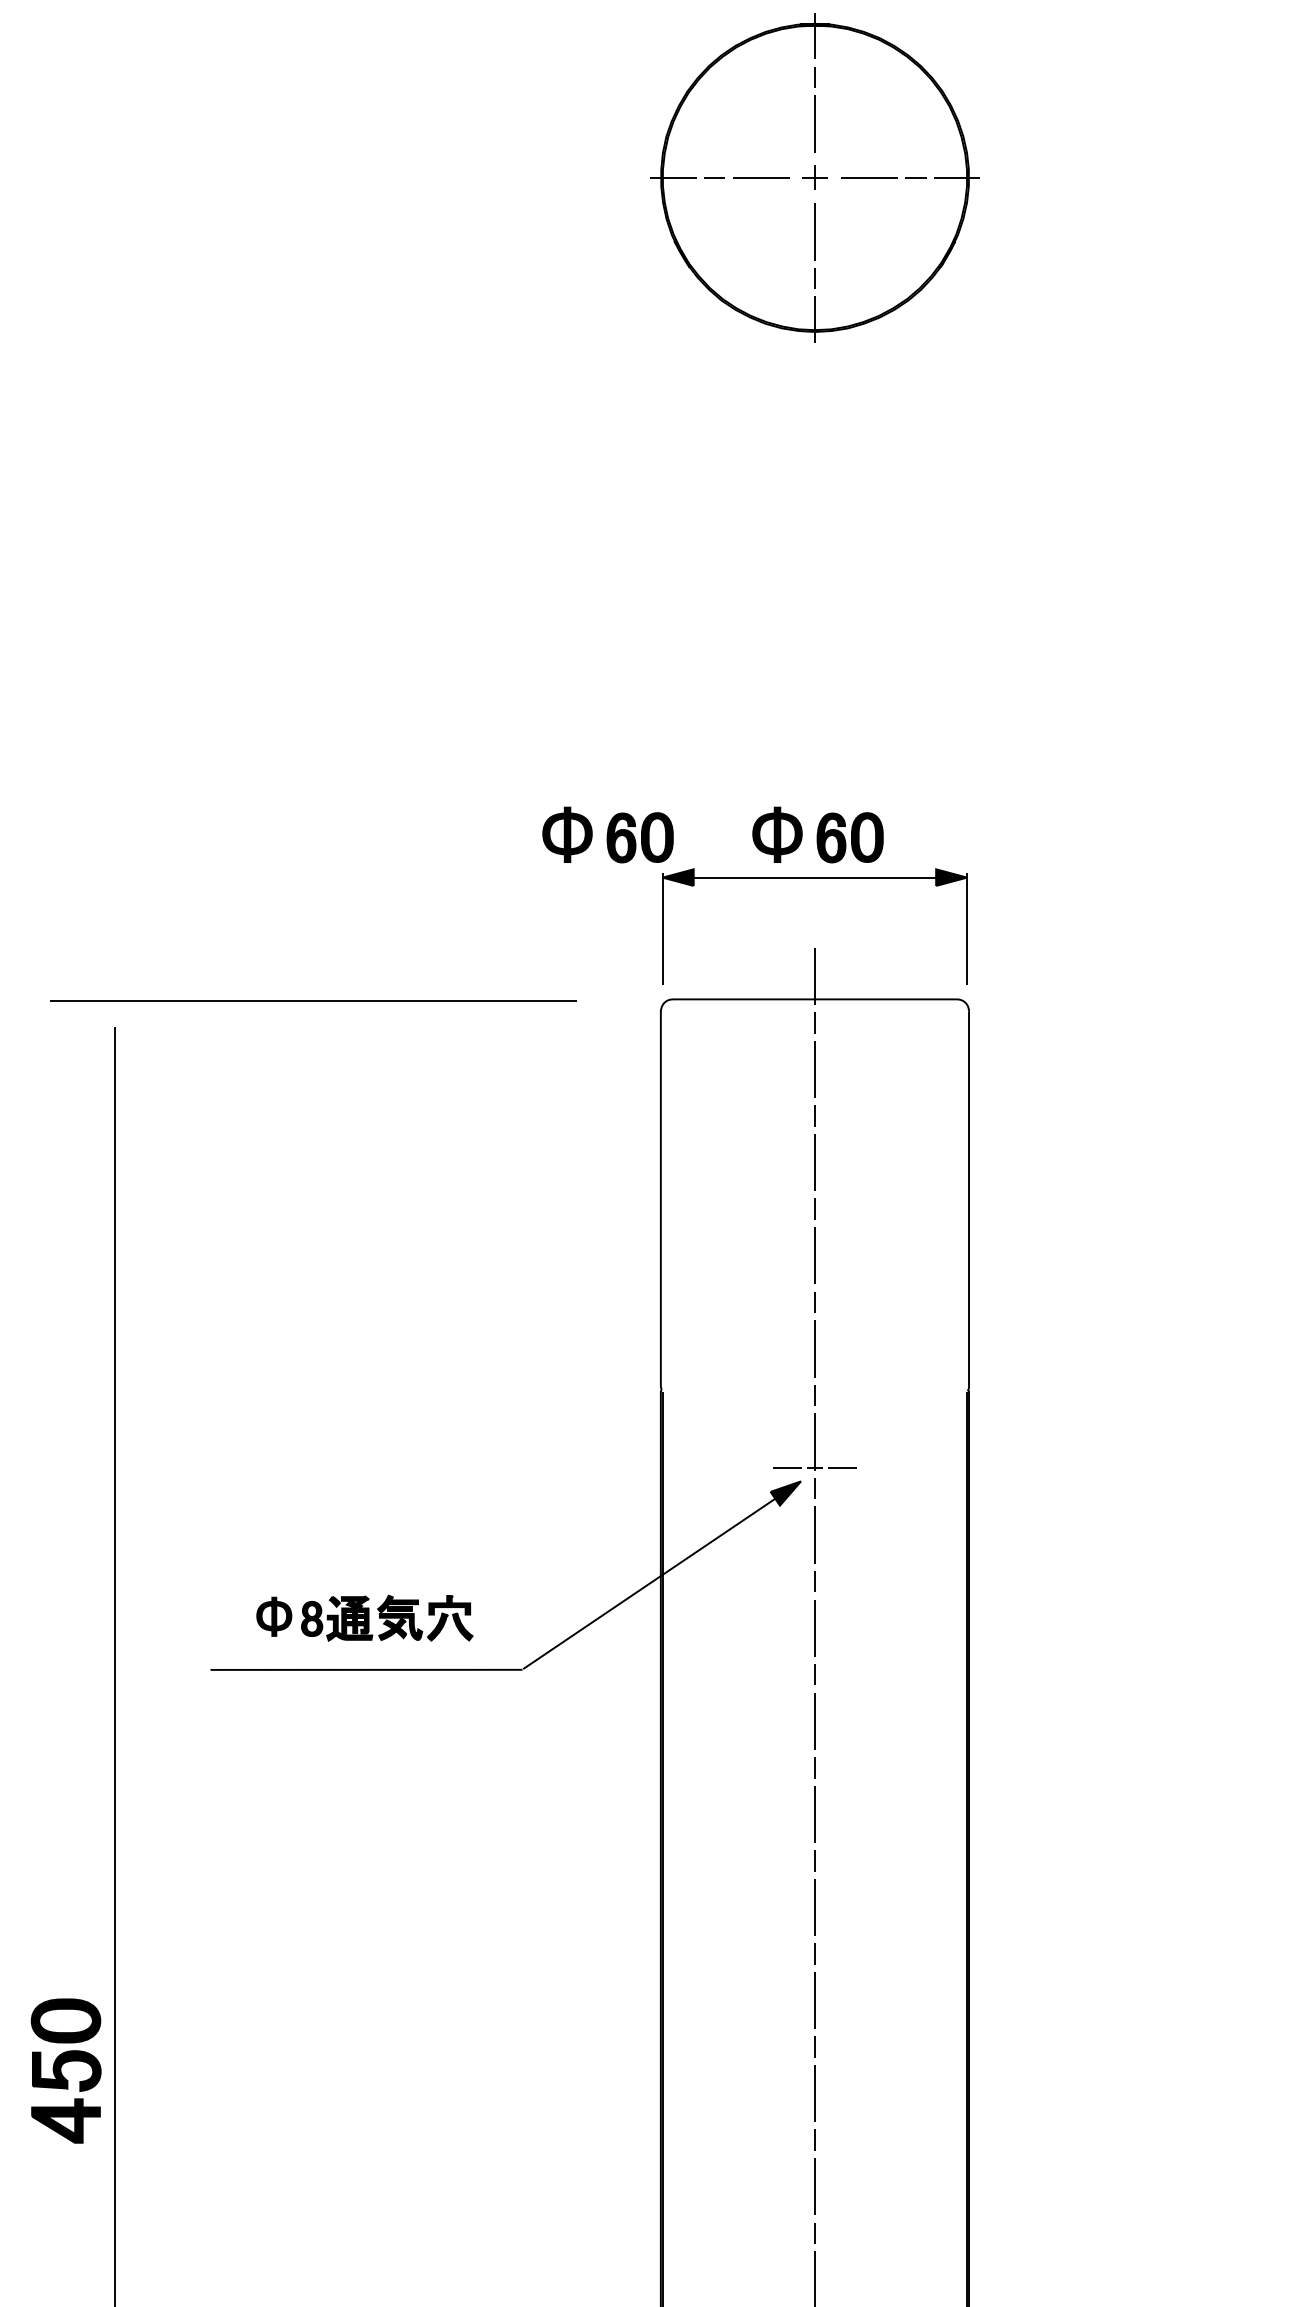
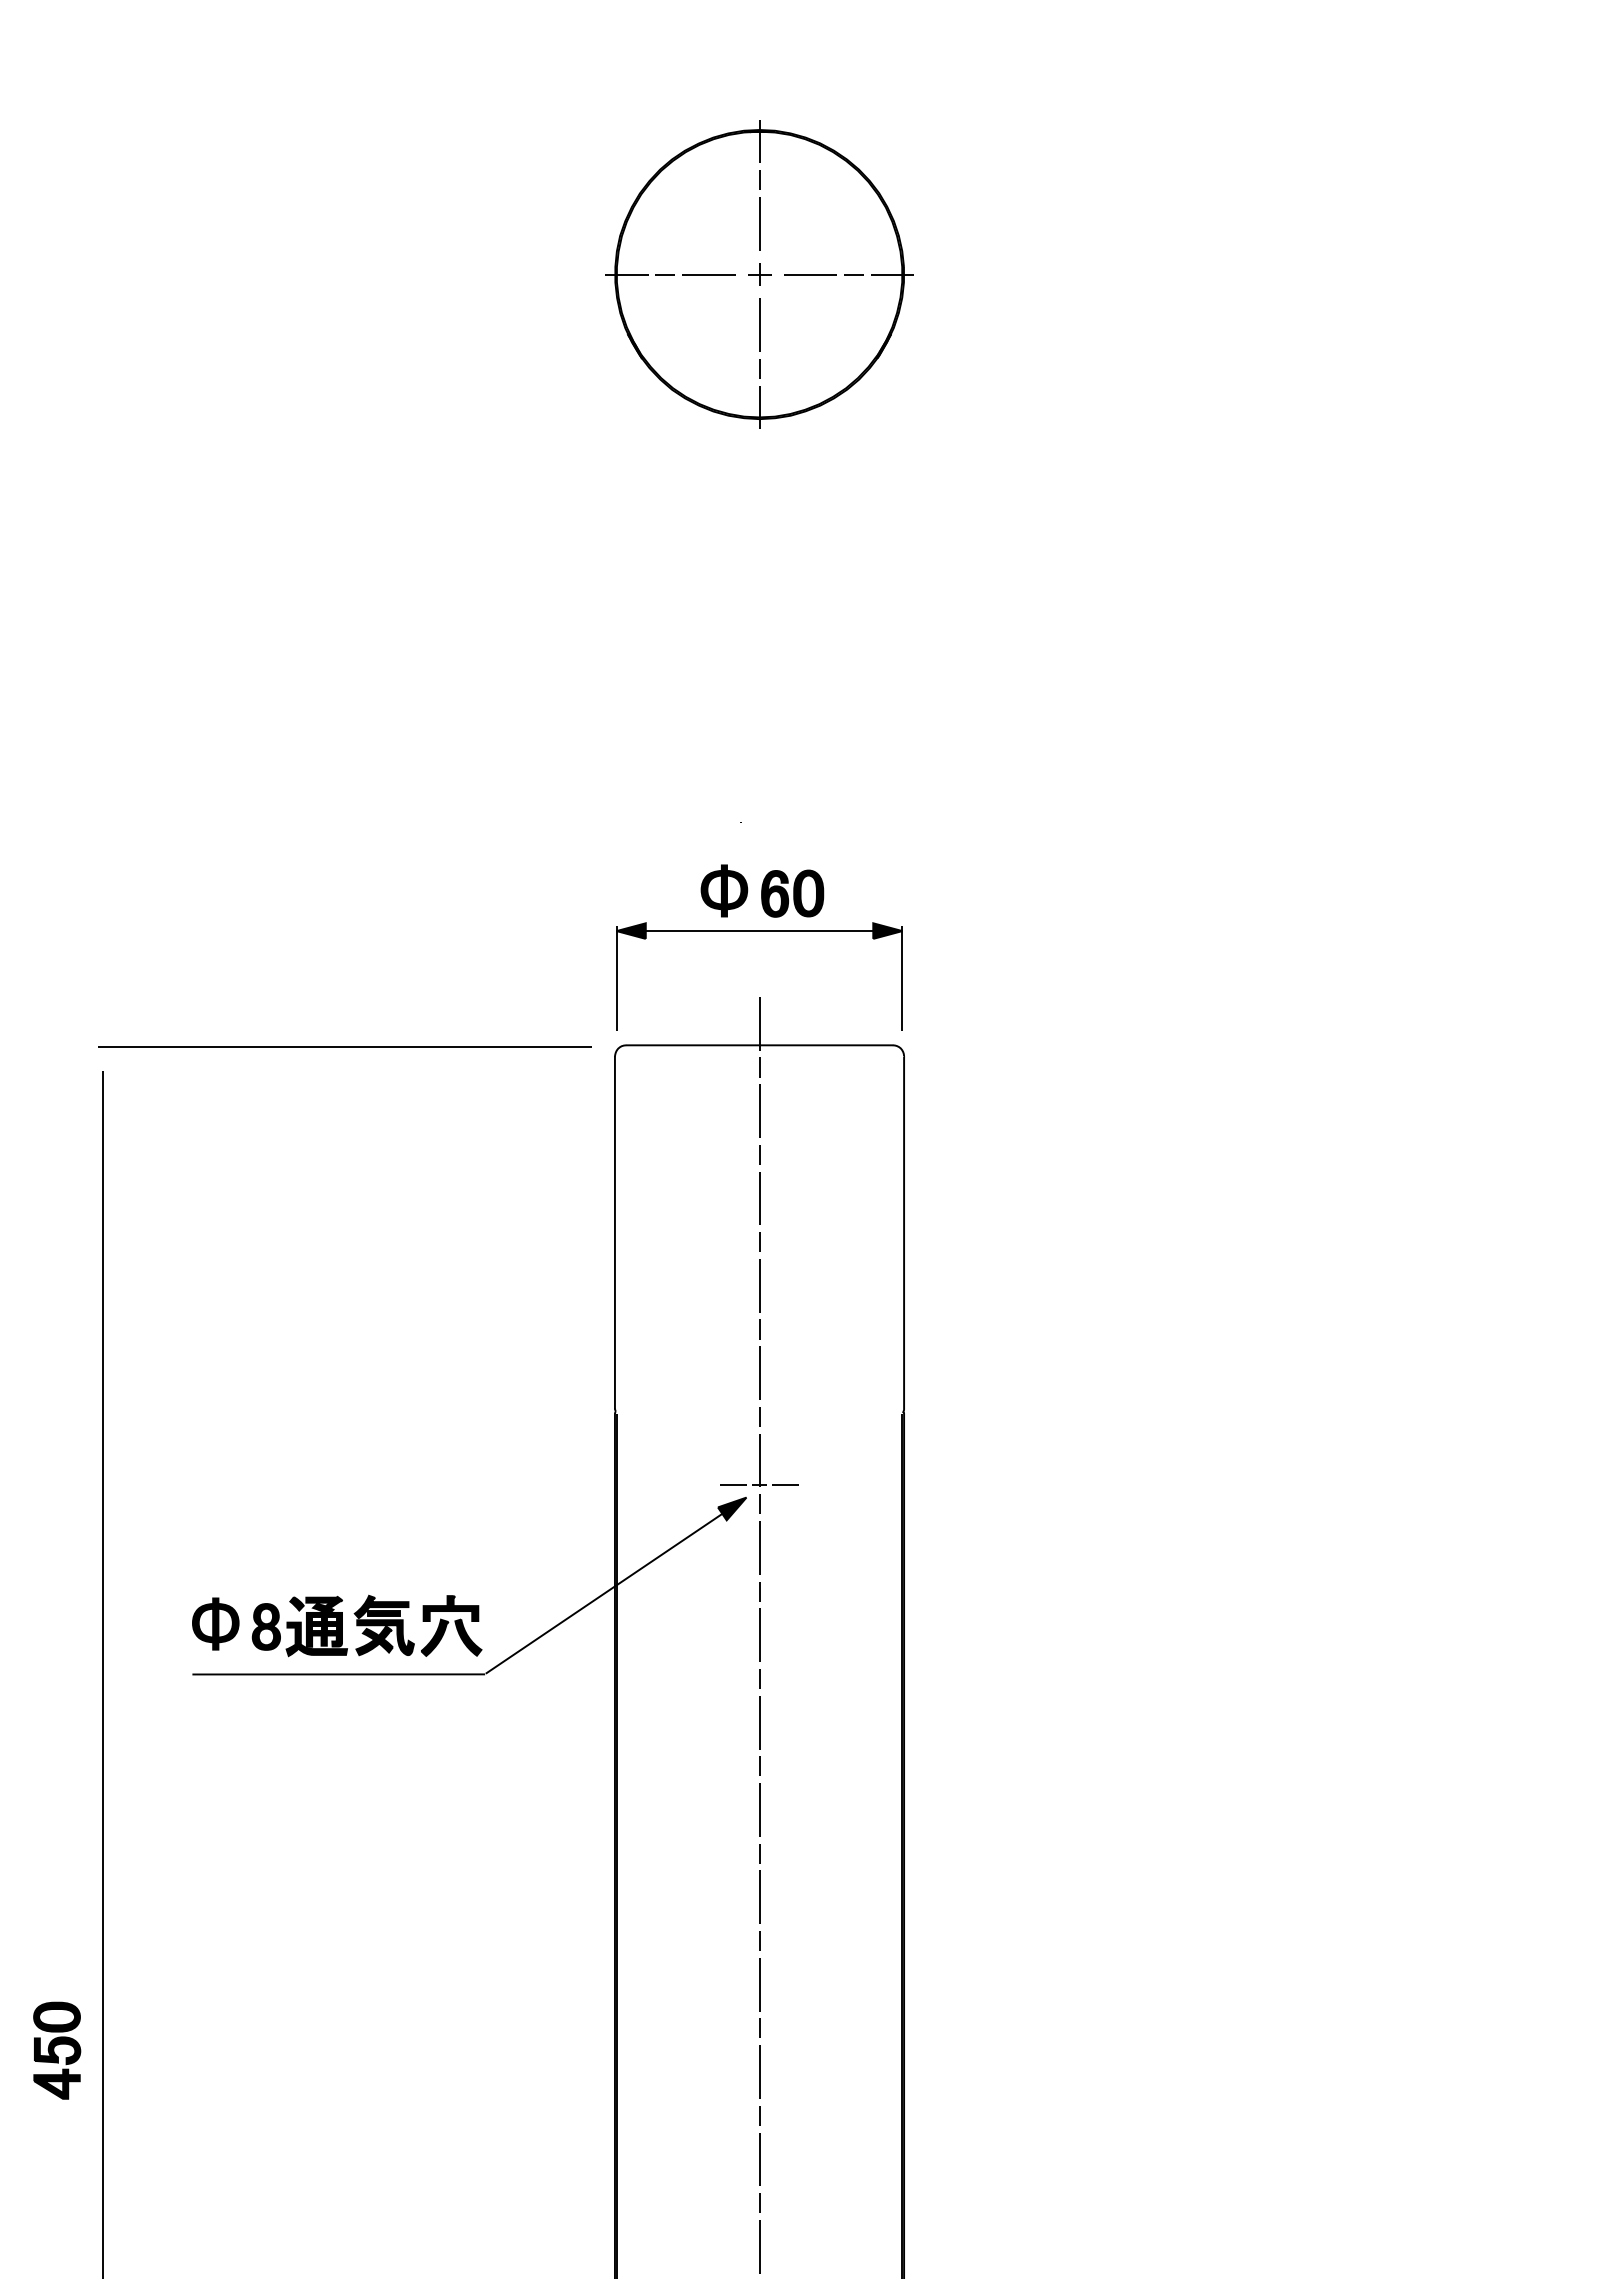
part: (608, 834) -> (565, 890), removed
line: (312, 1000) -> (344, 1046), moved
part: (365, 1617) -> (337, 1625), size x1.43
part: (66, 2070) -> (57, 2050), size x0.71

